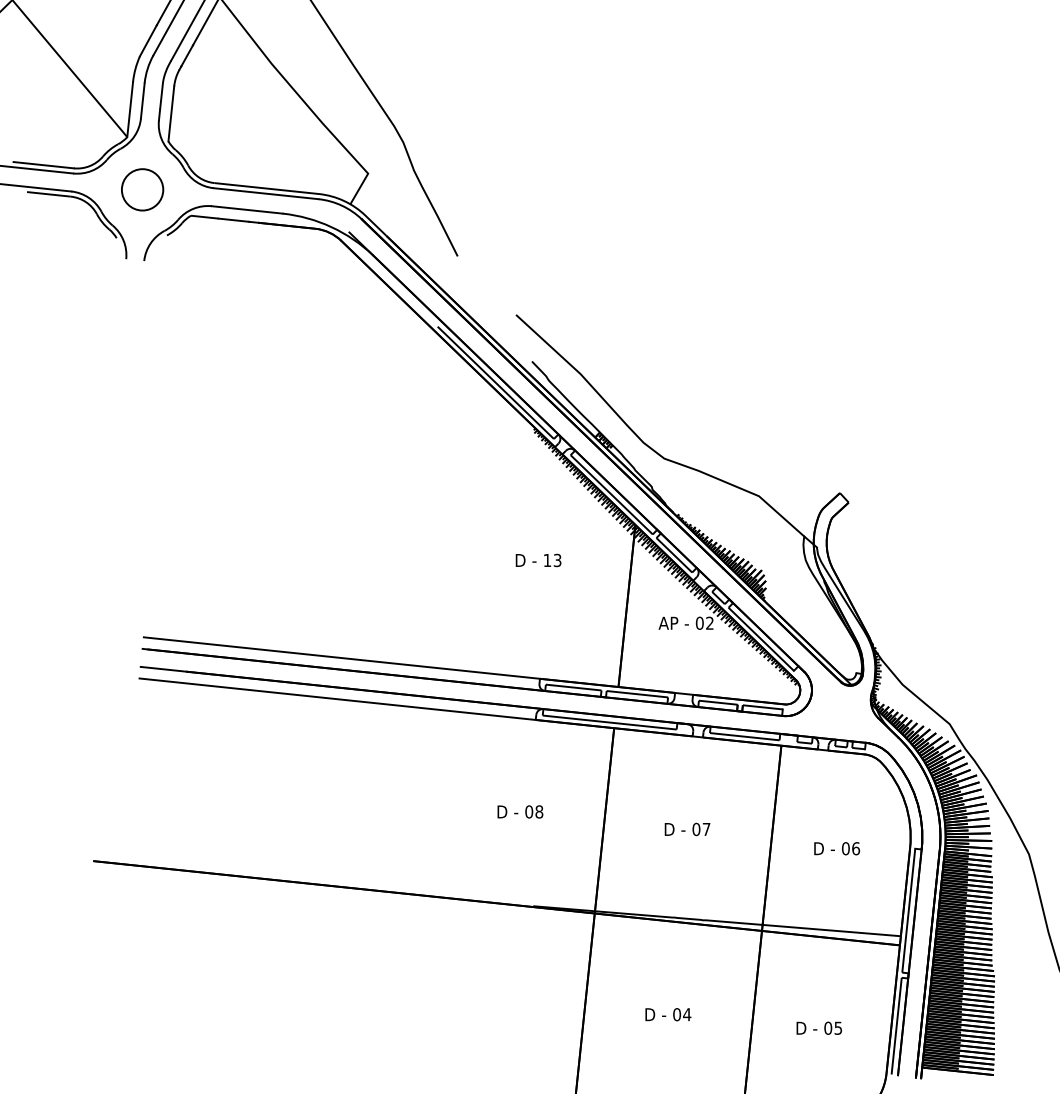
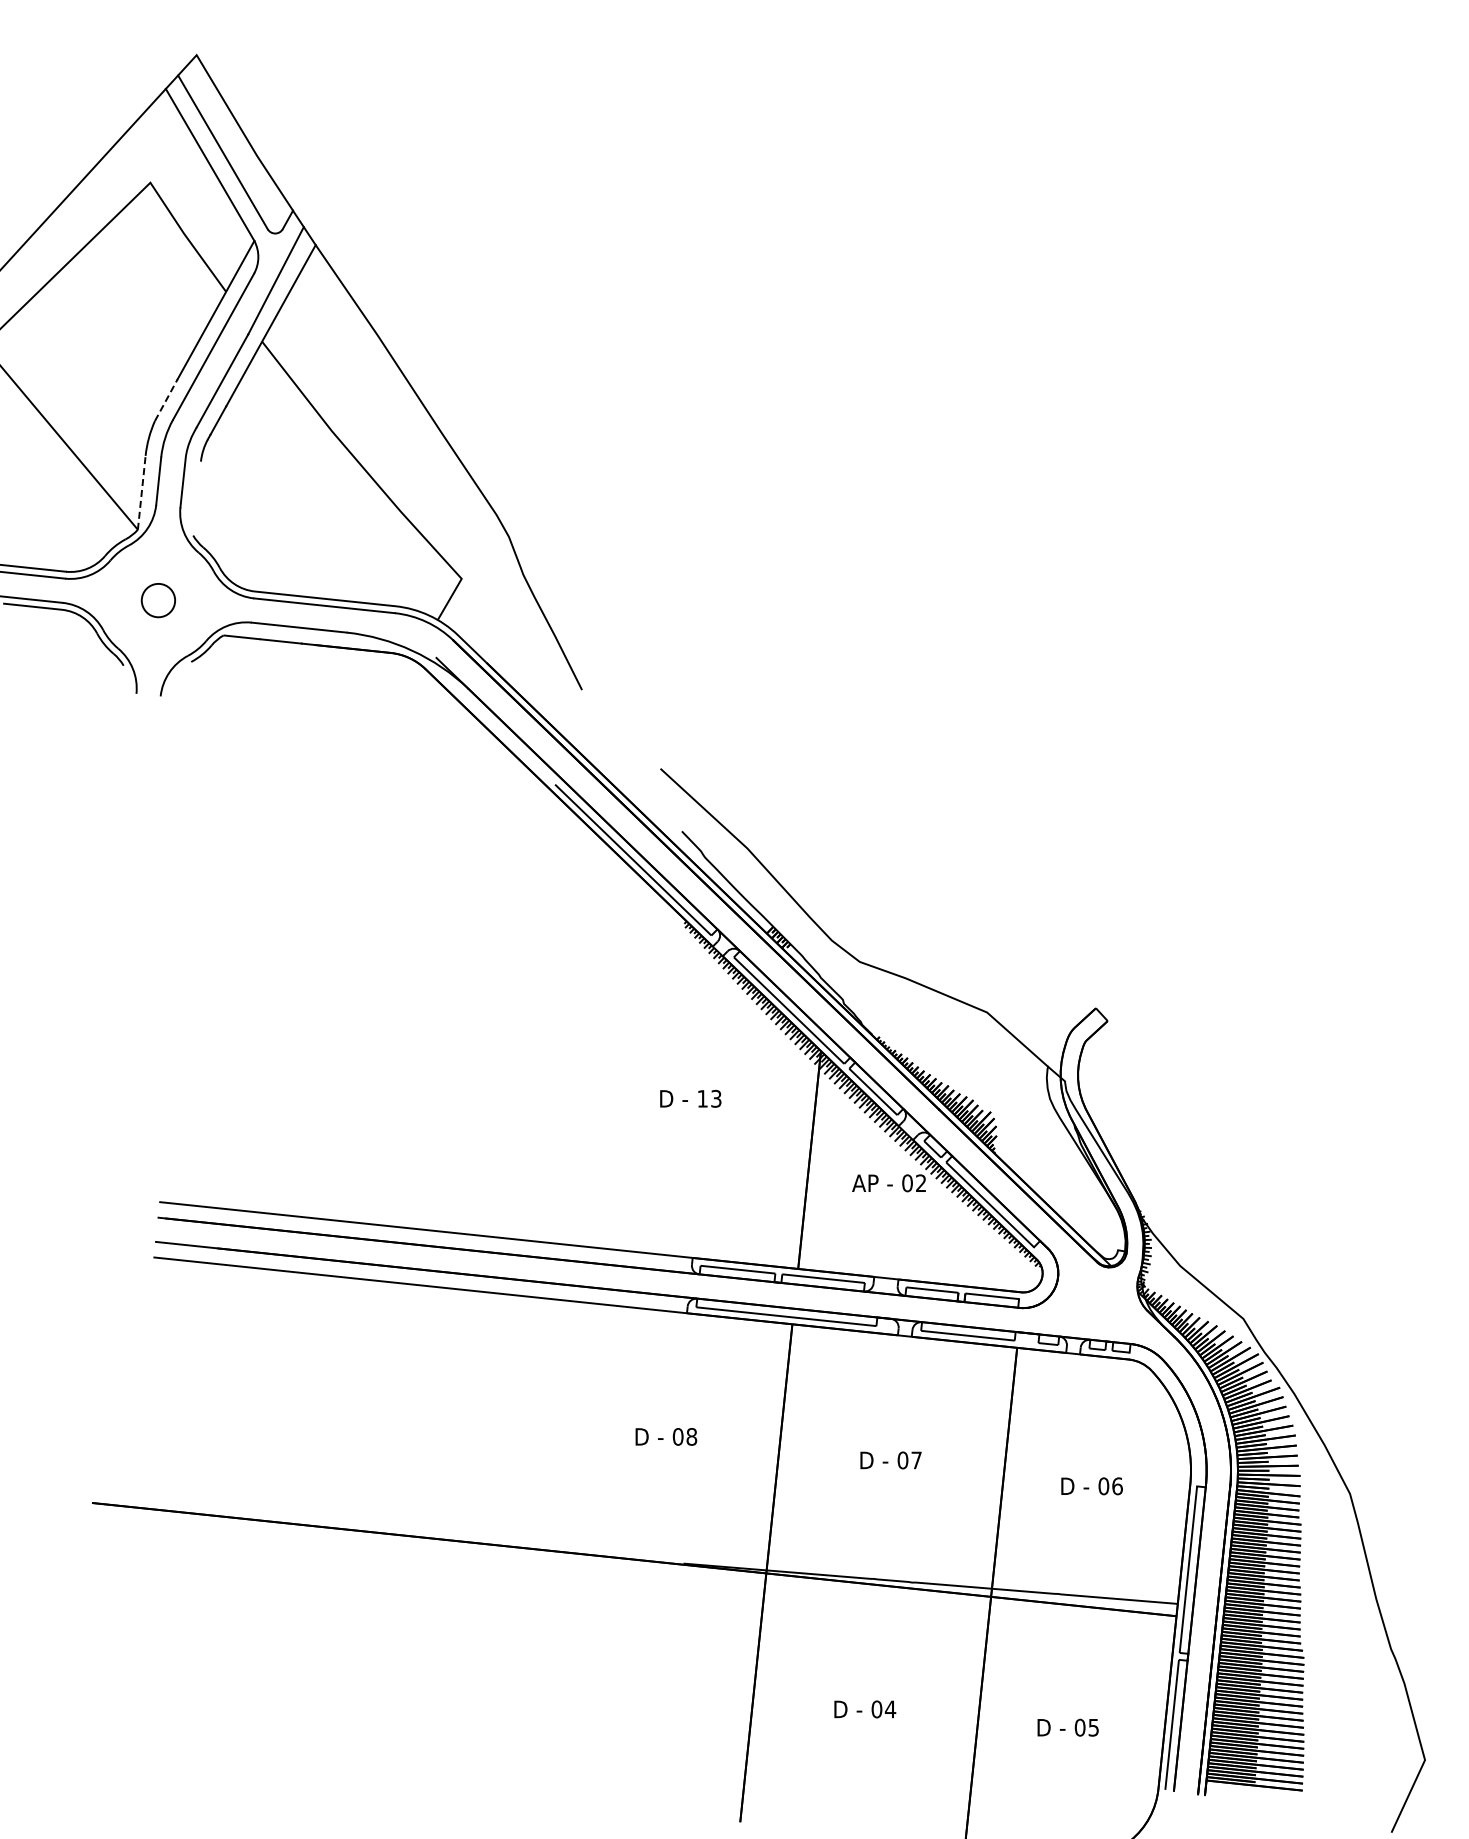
line: (148, 40) -> (166, 400), solid -> dashed
line: (129, 109) -> (141, 492), solid -> dashed
line: (170, 113) -> (196, 498), removed
circle: (142, 189) -> (158, 600), size x0.6

